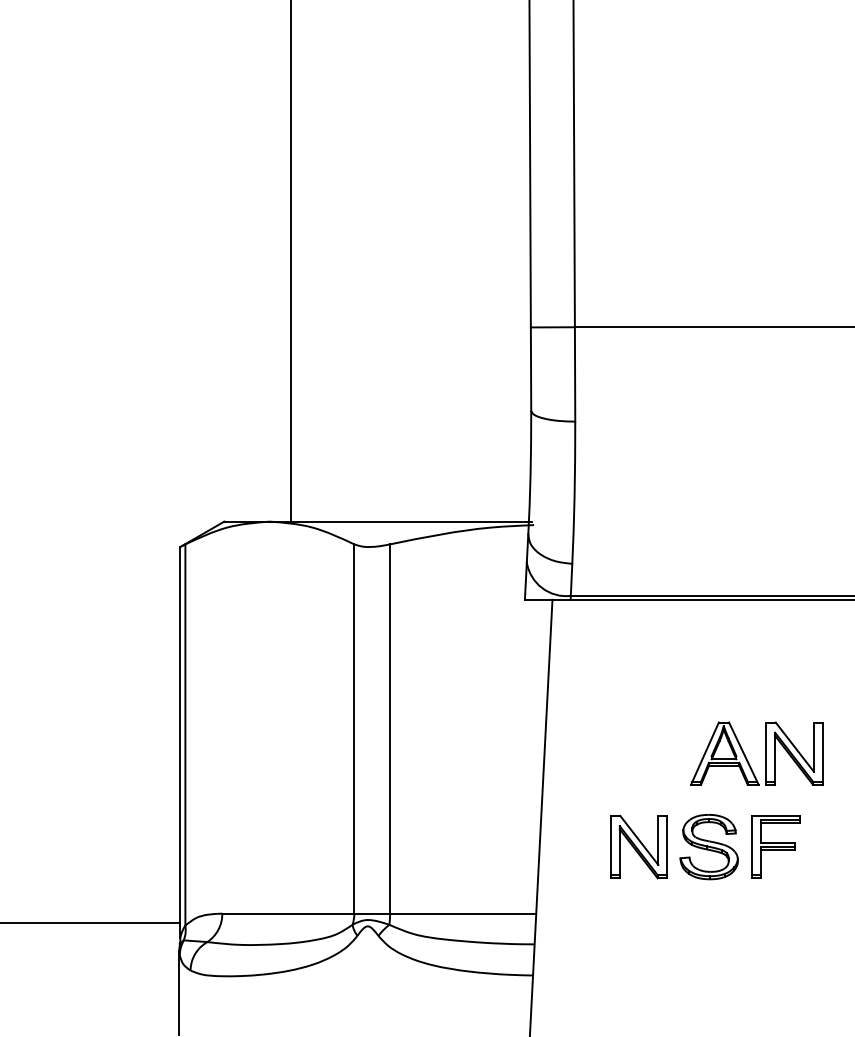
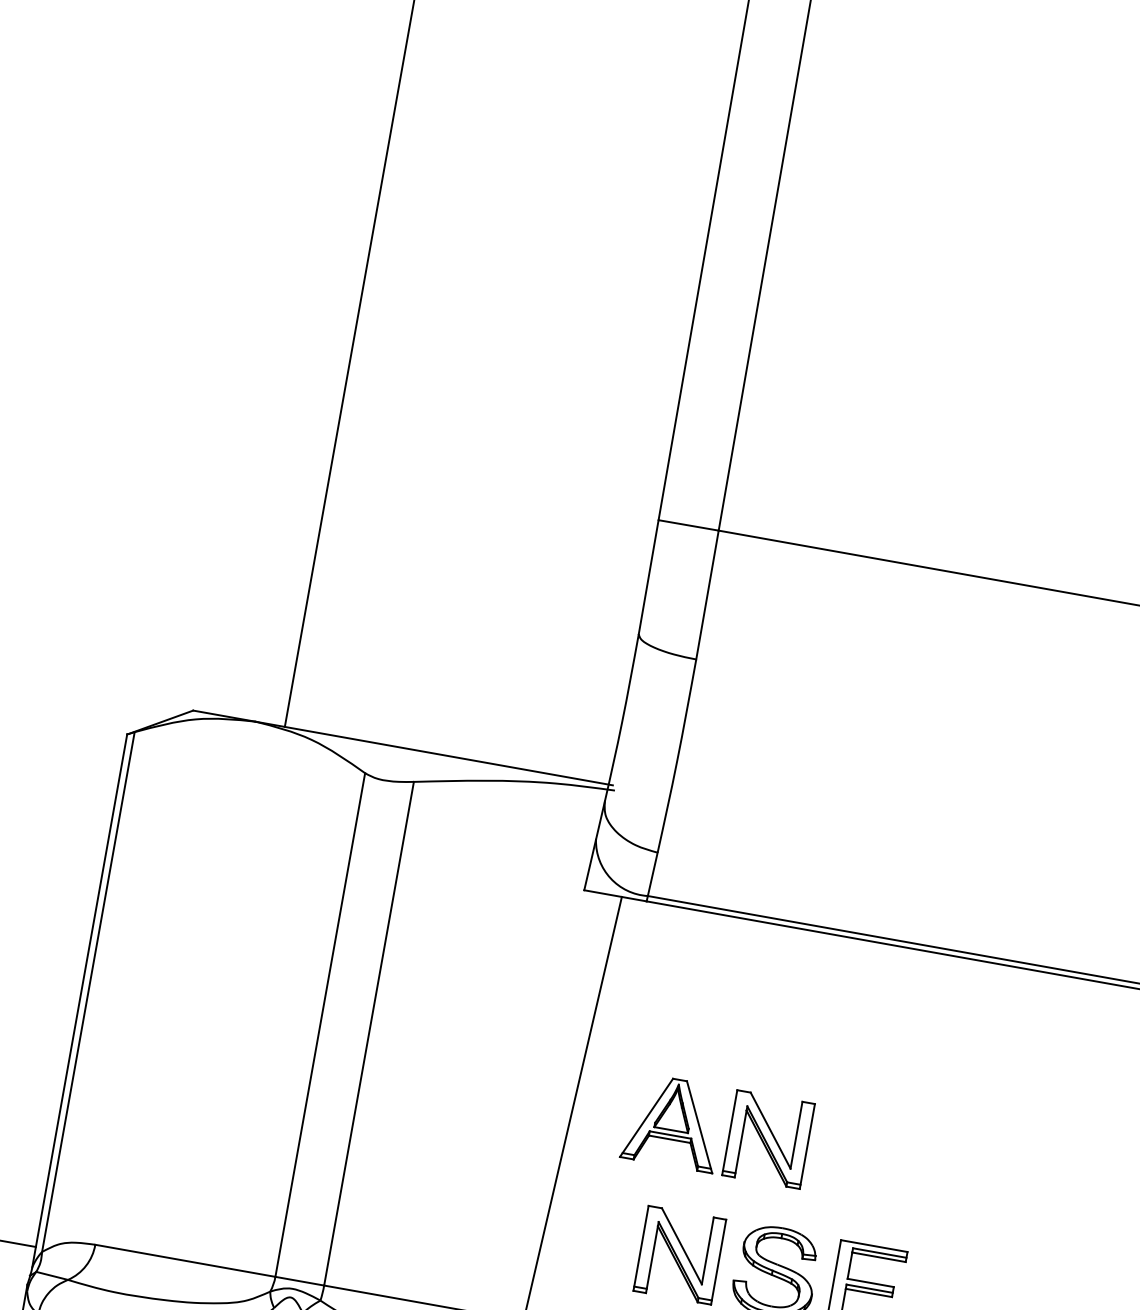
part: (765, 753) -> (729, 1132), moved

